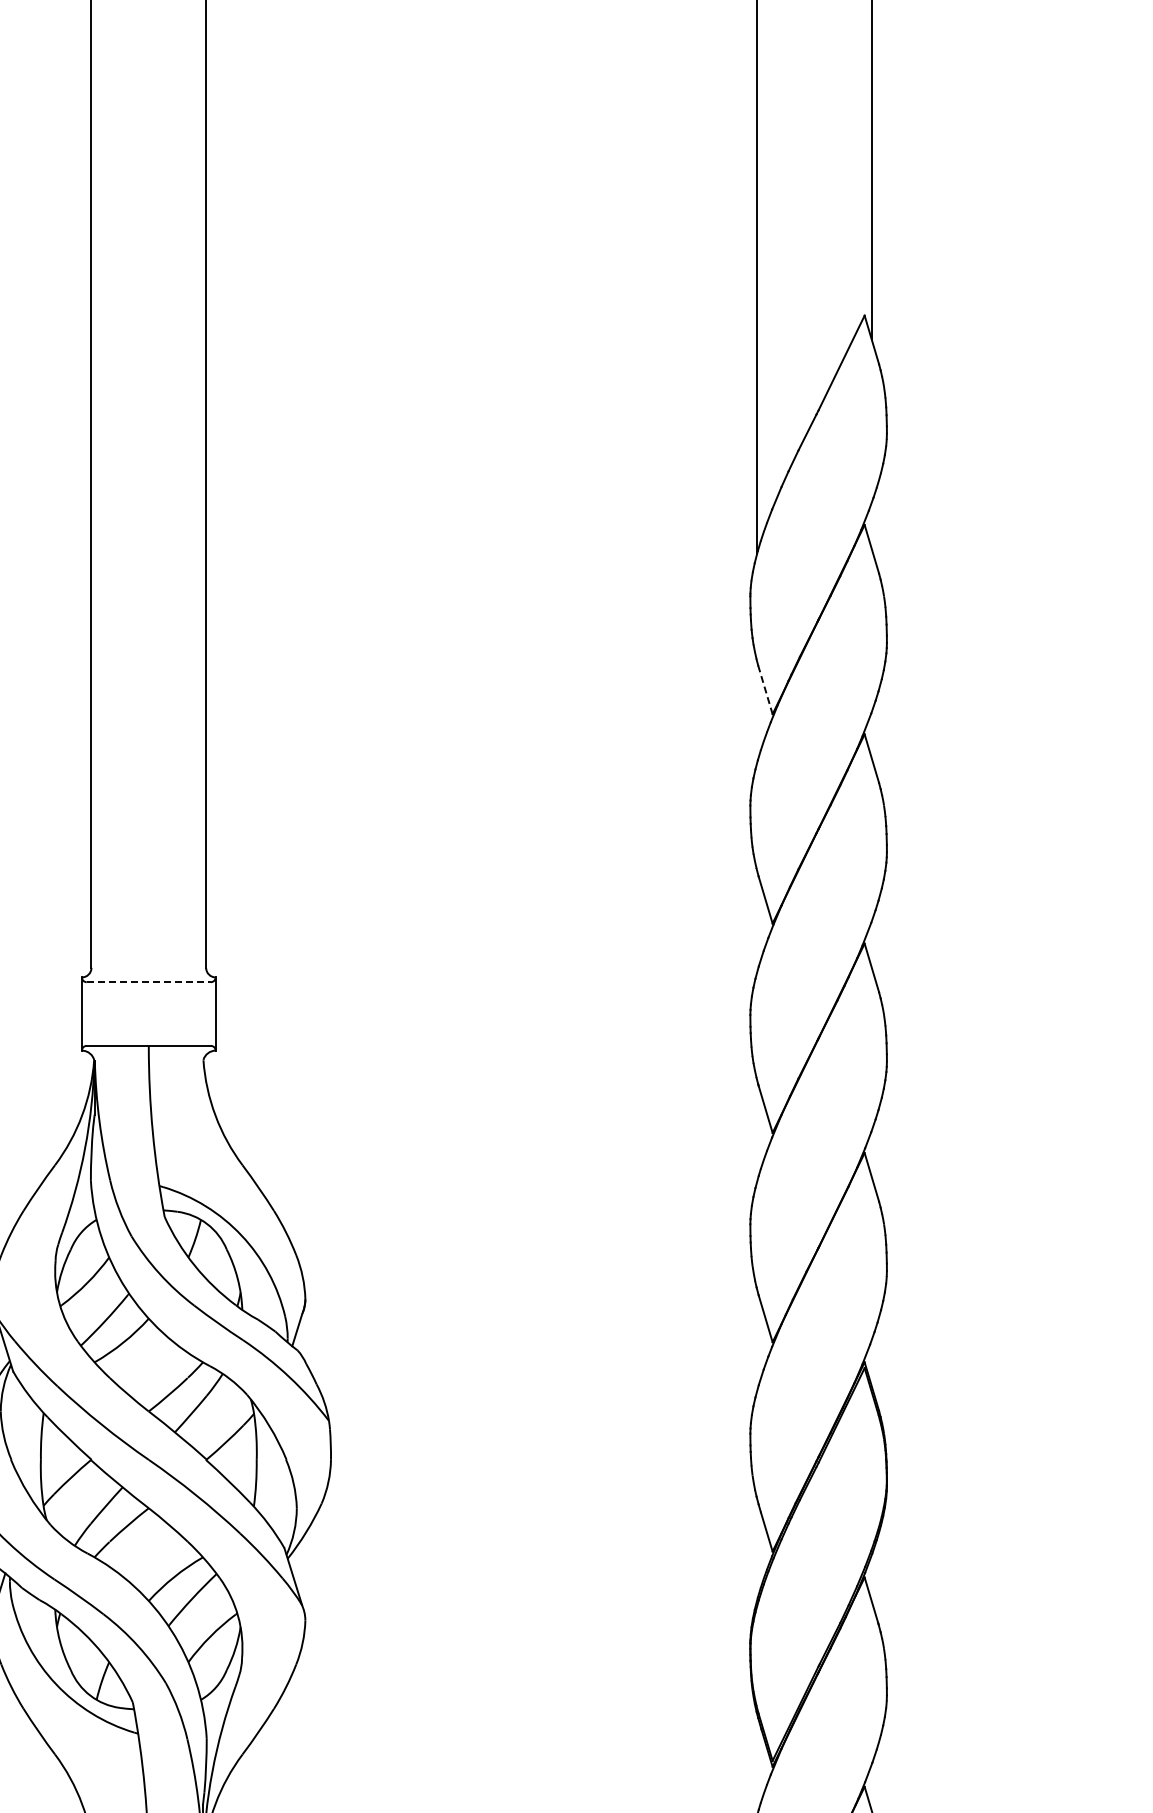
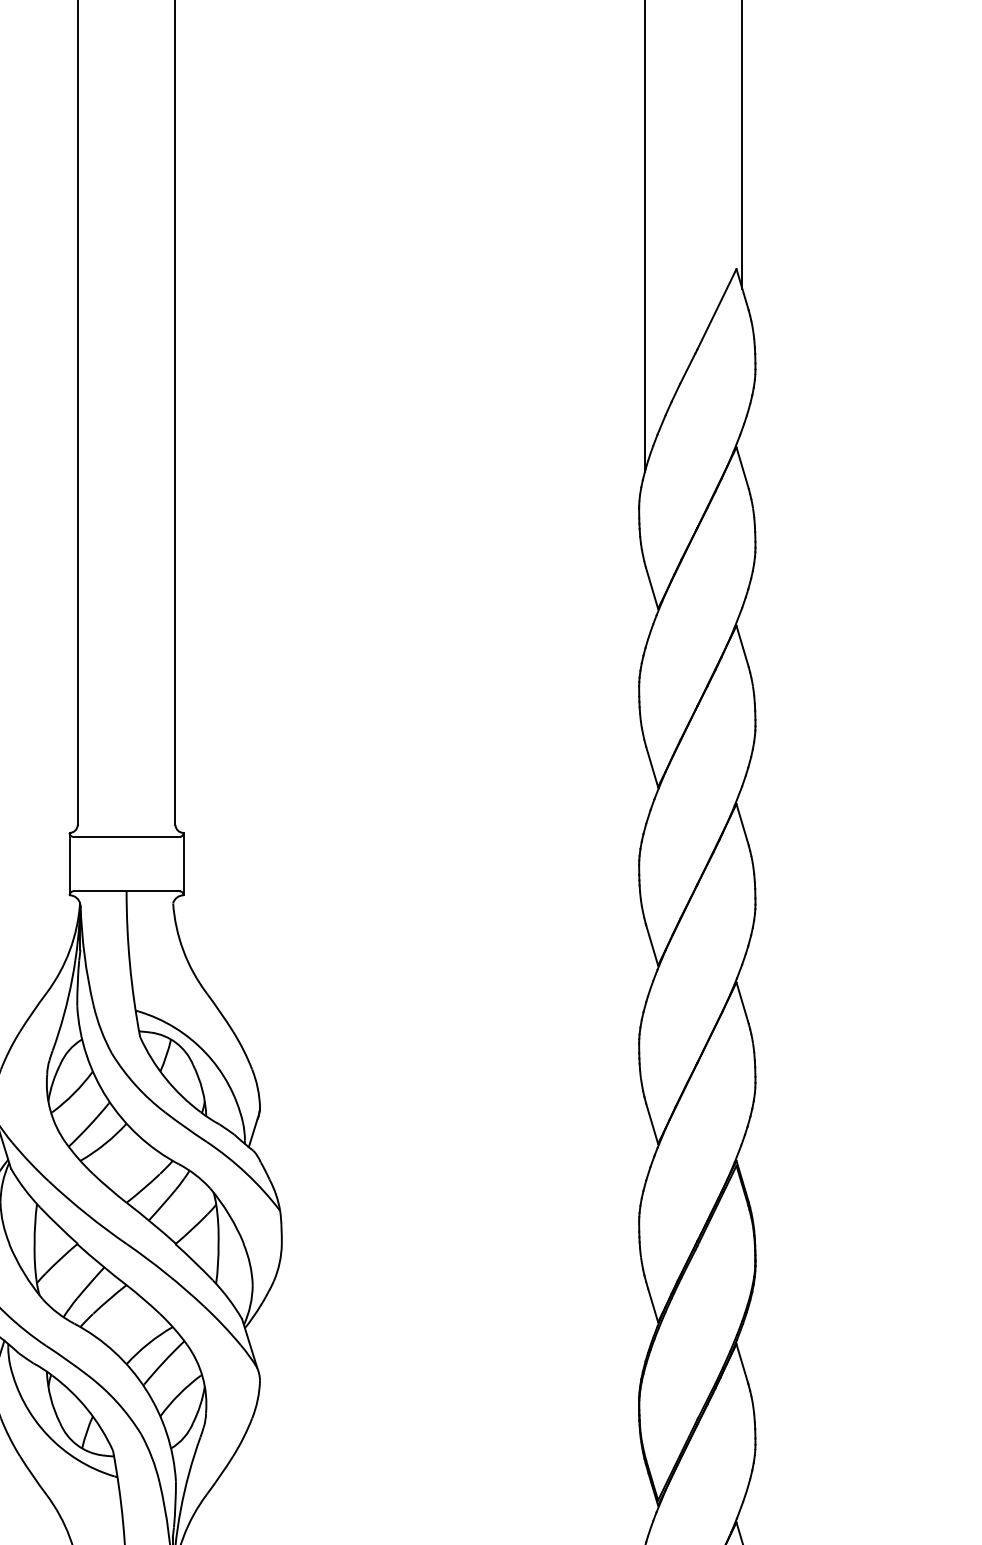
line: (765, 690) -> (652, 588), dashed -> solid
line: (149, 982) -> (127, 837), dashed -> solid

